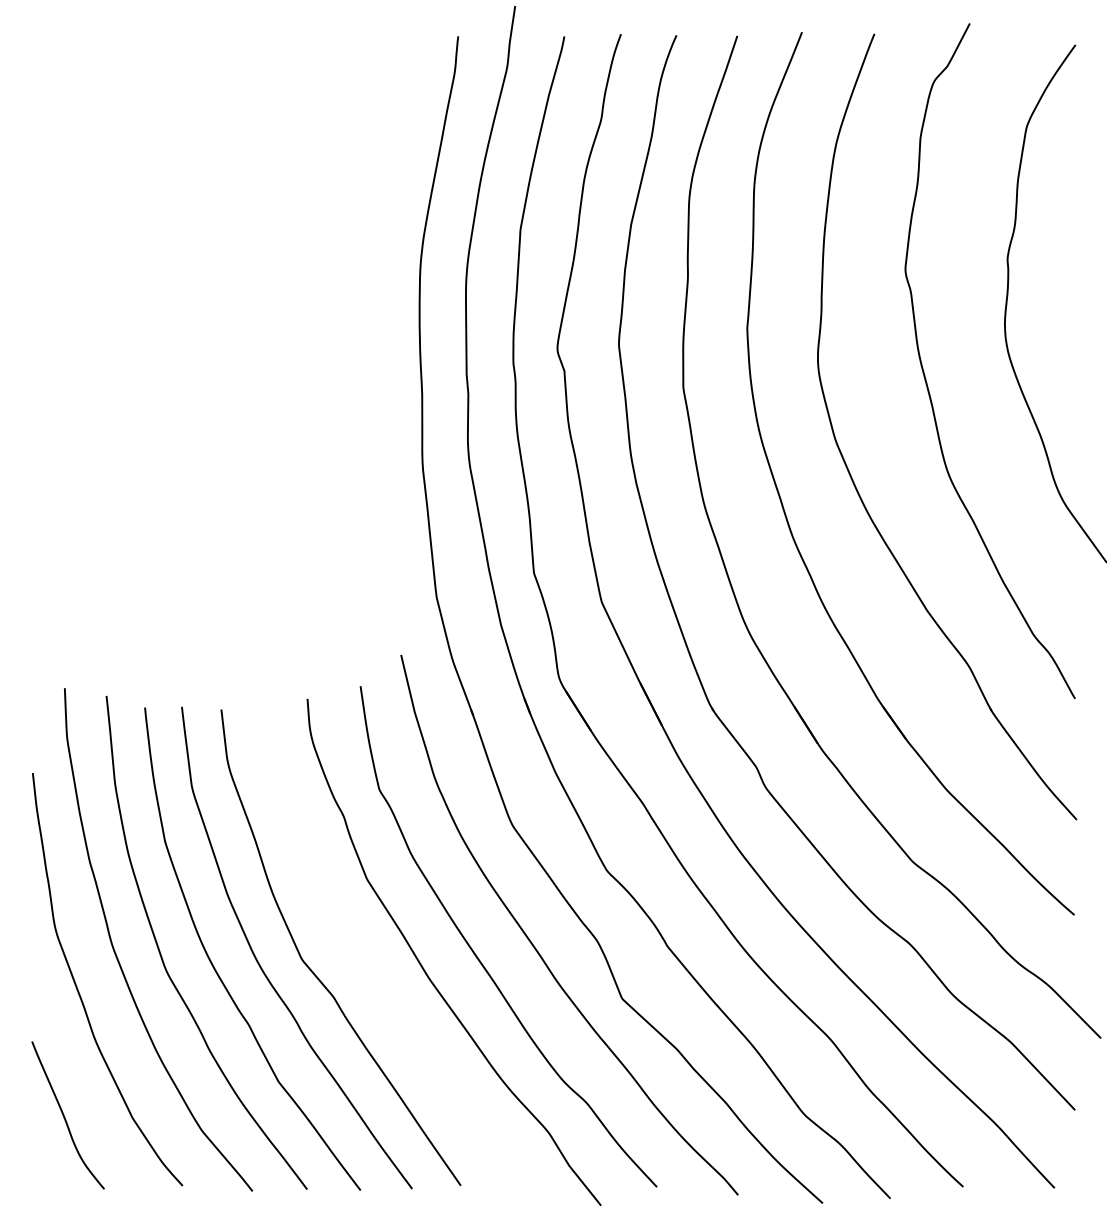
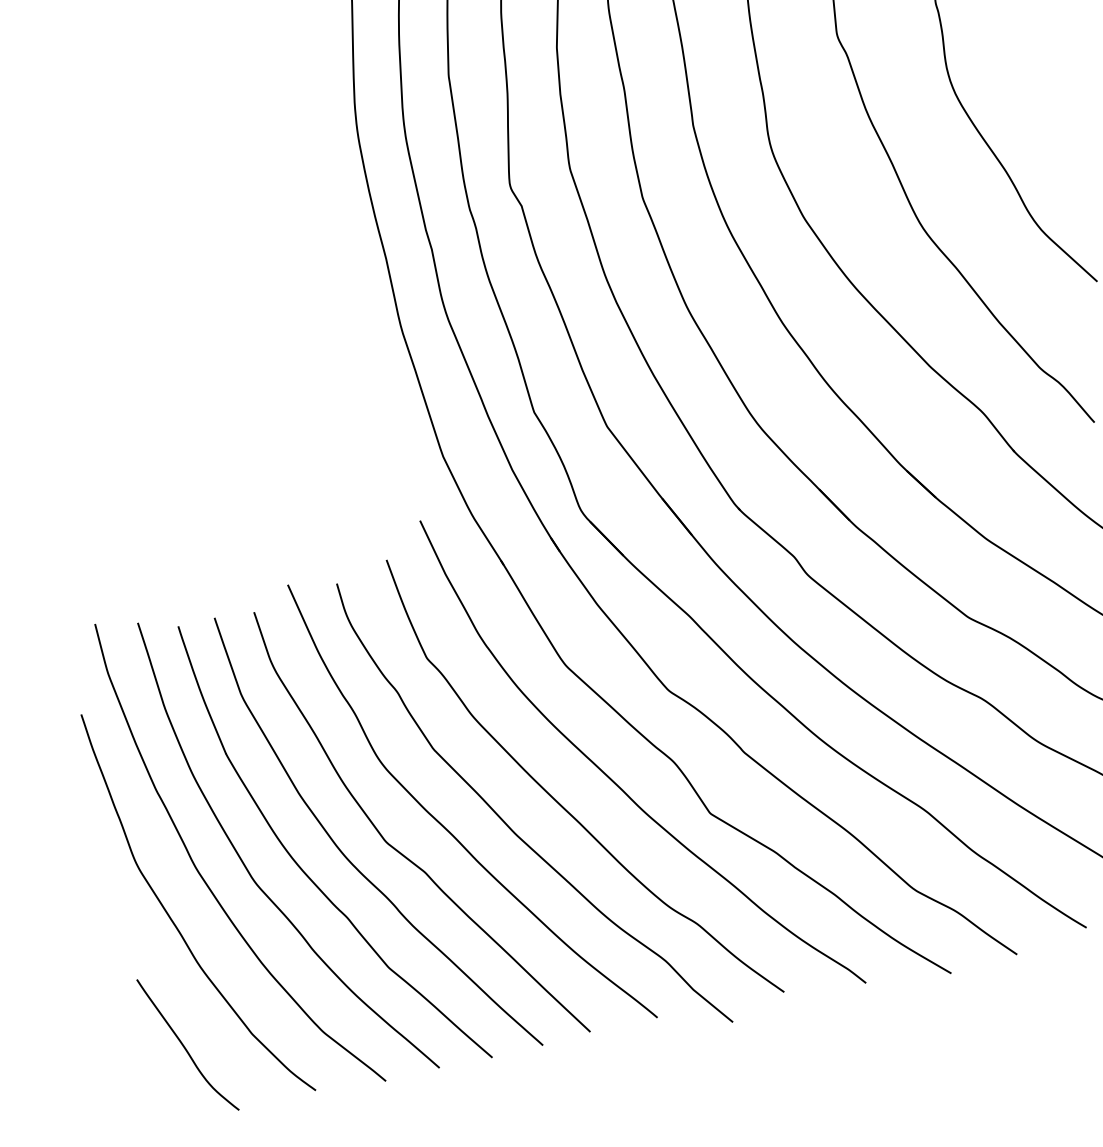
curve: (364, 959) -> (447, 828), added

